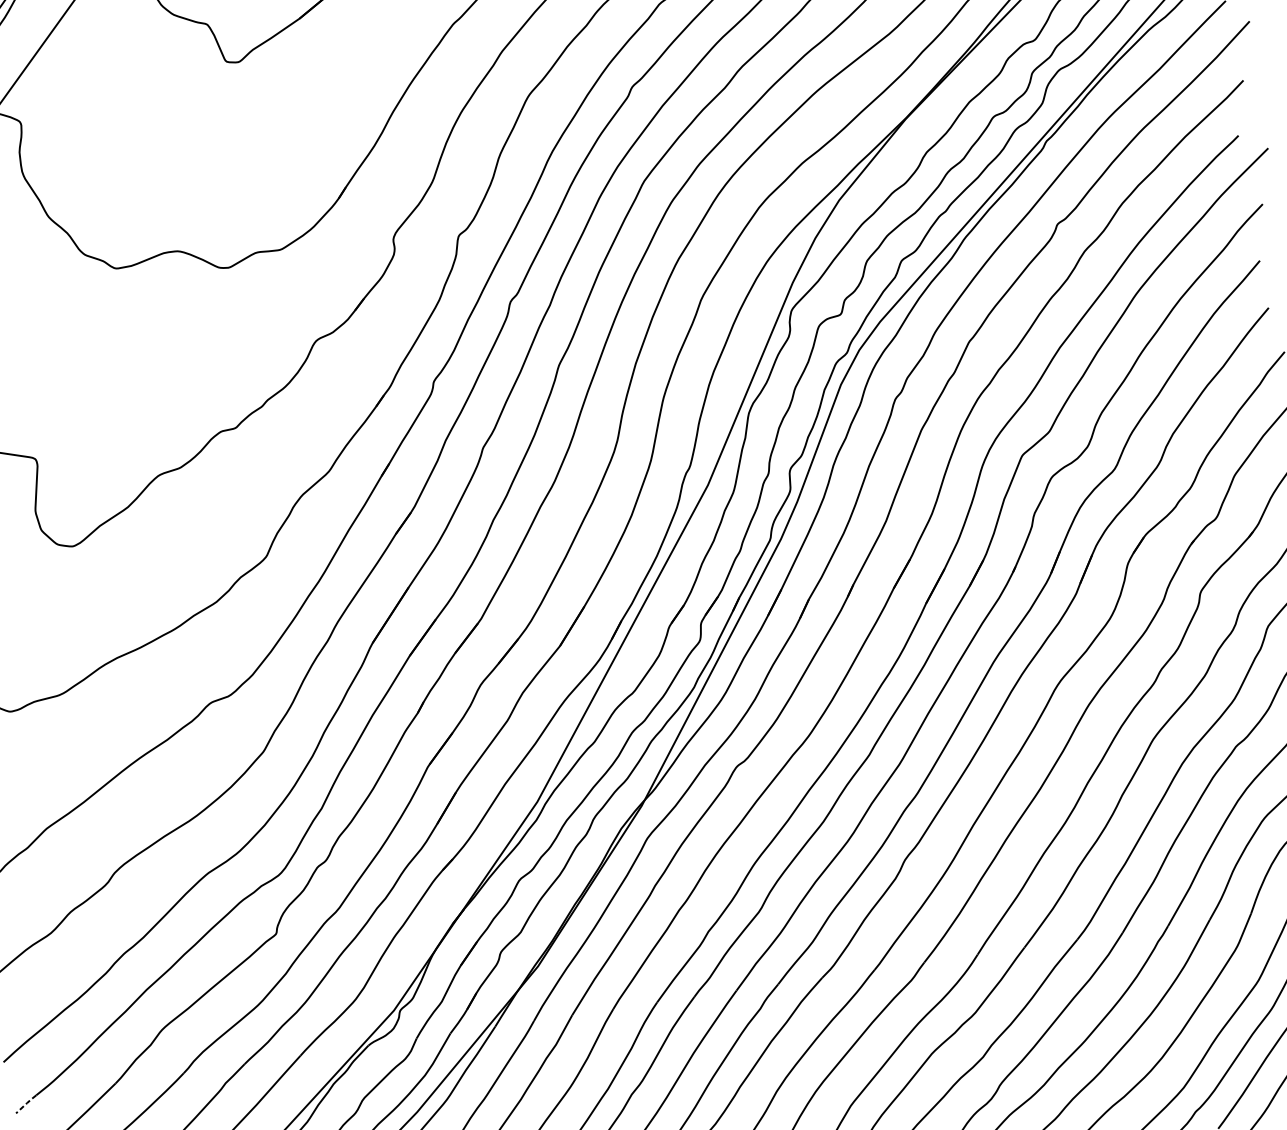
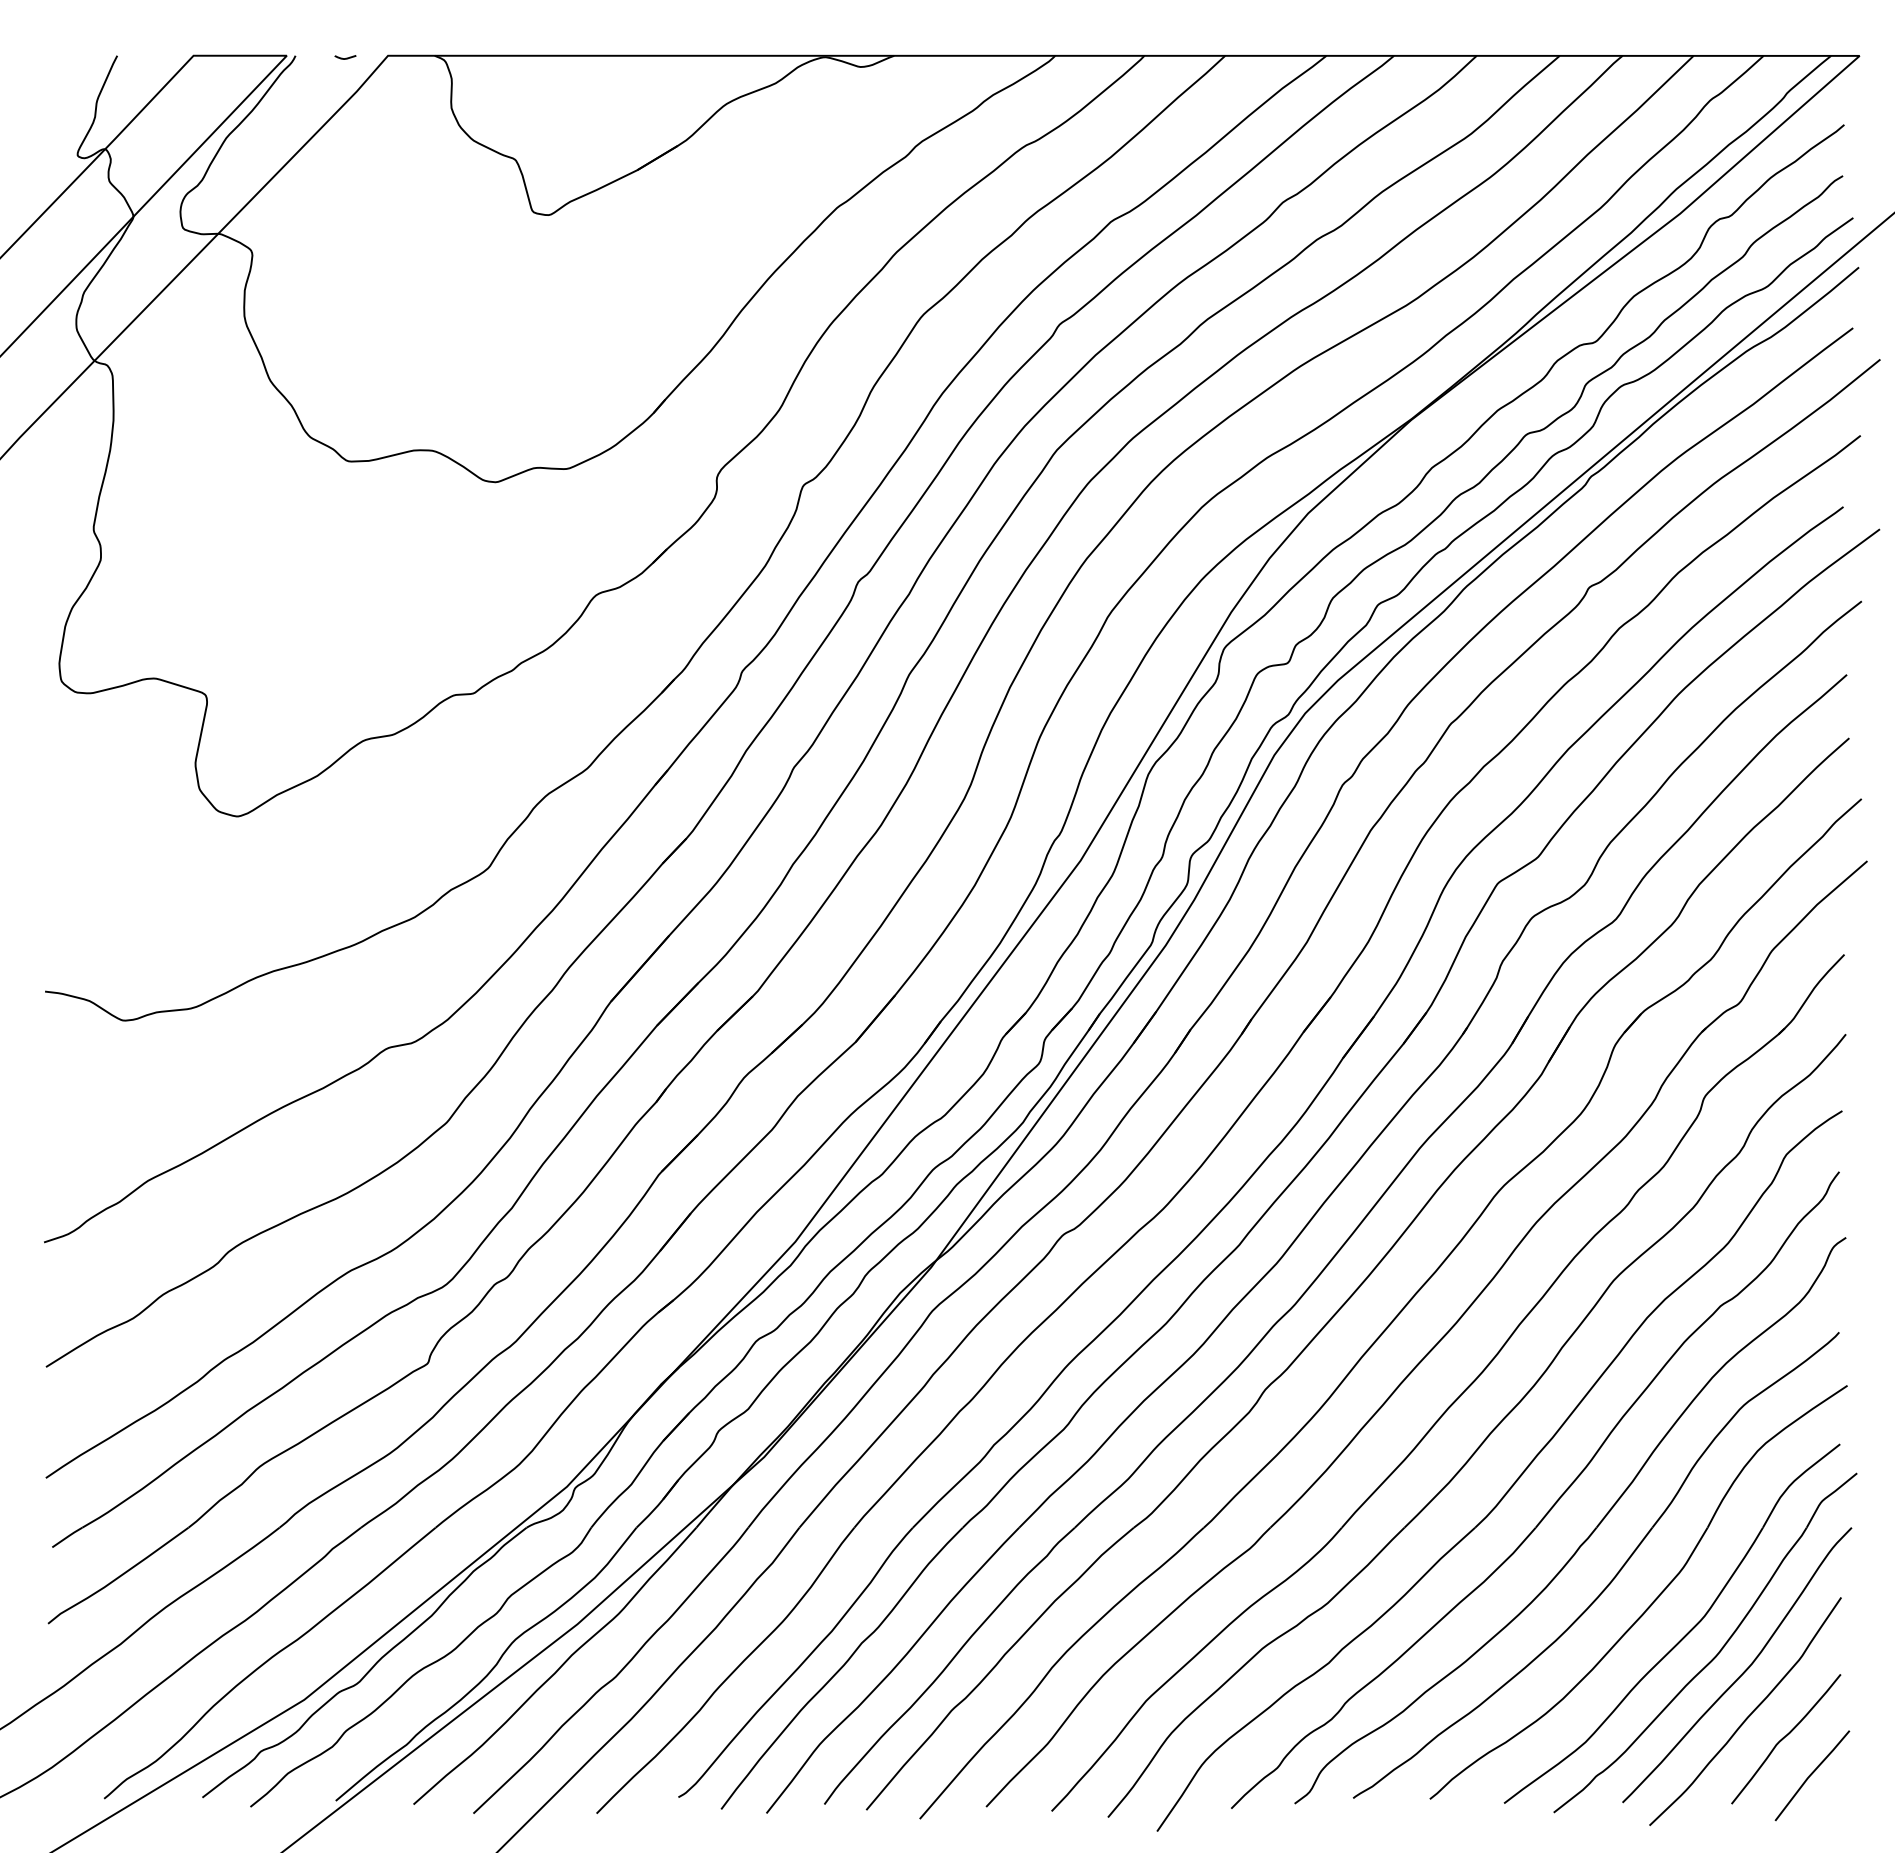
line: (26, 1103) -> (68, 1536), dashed -> solid

